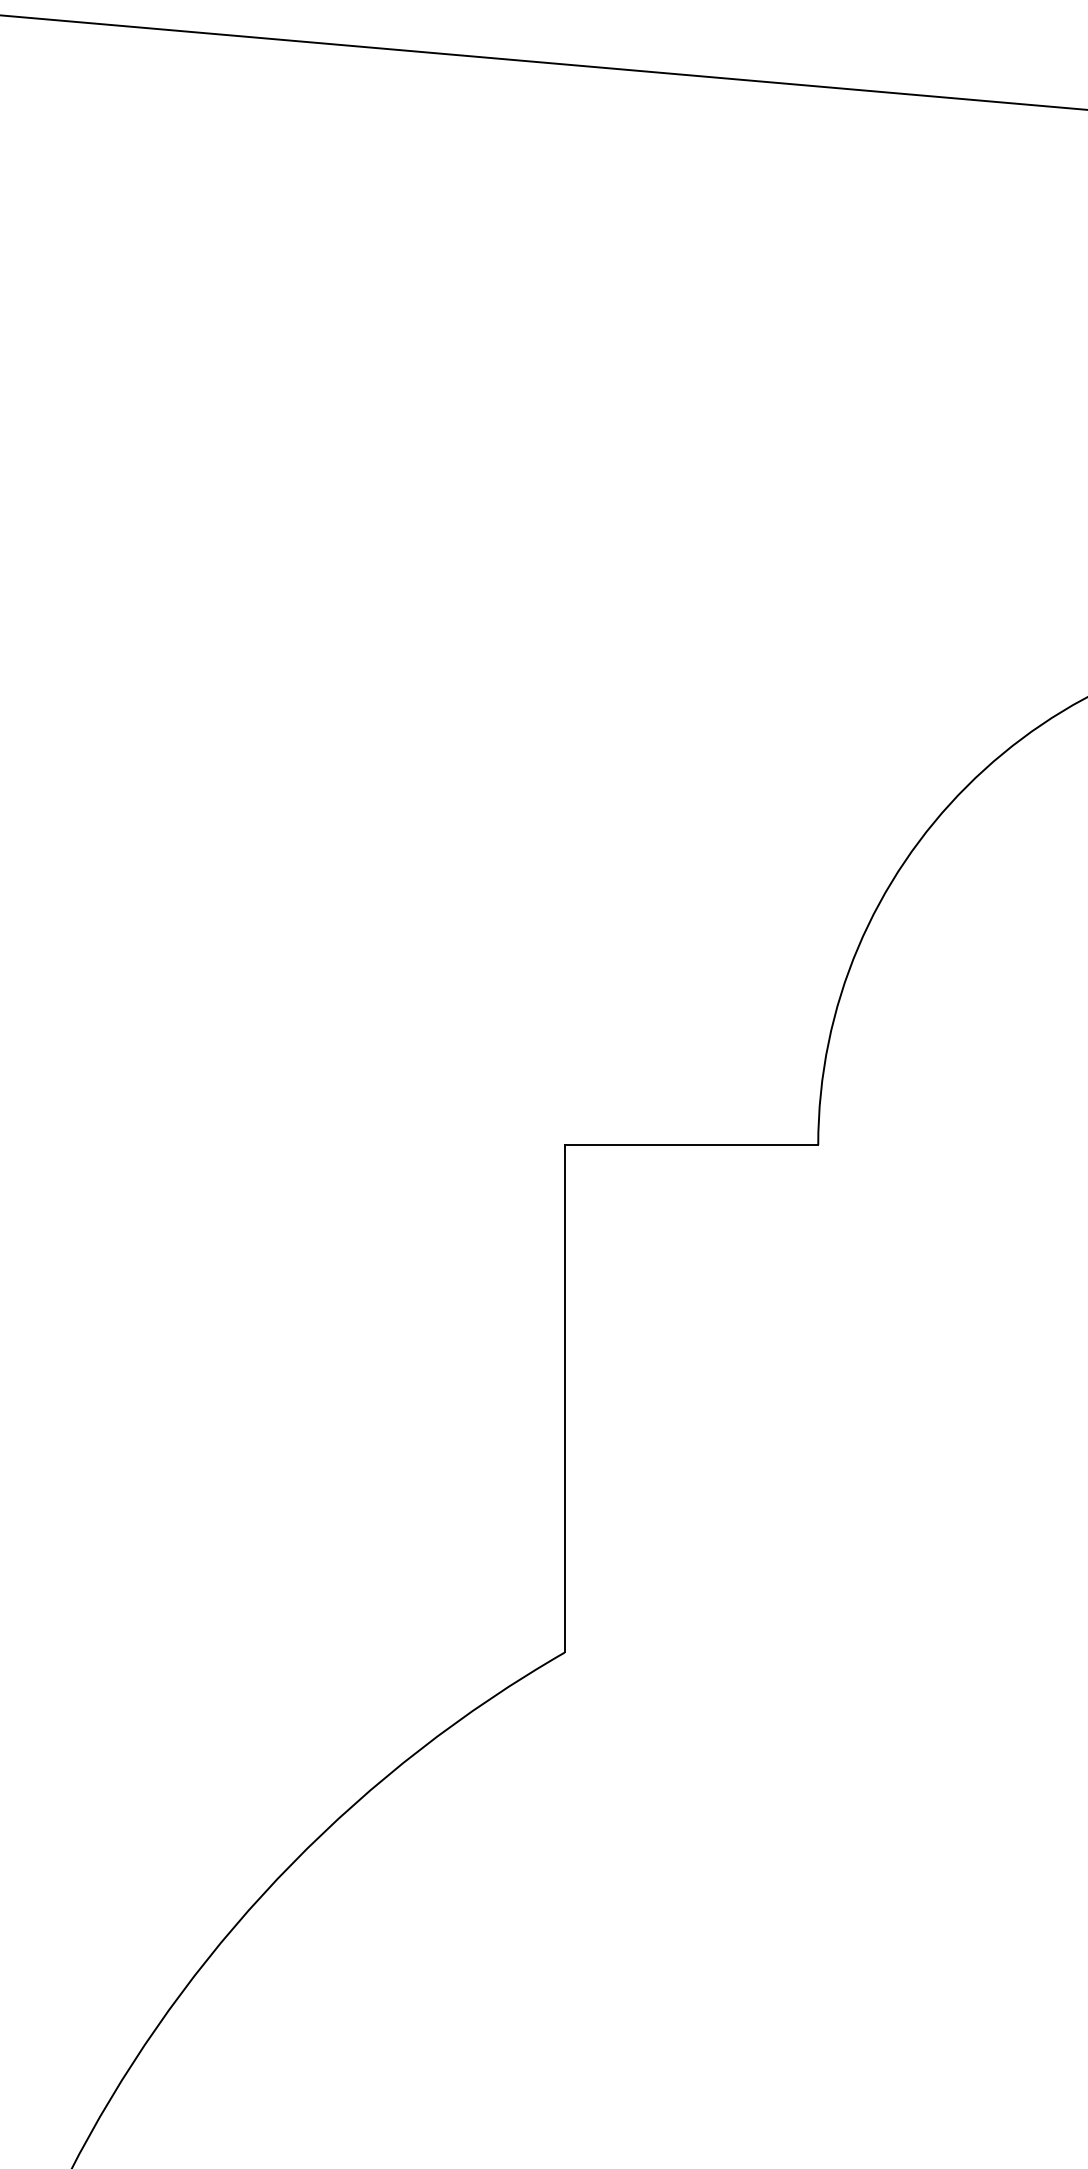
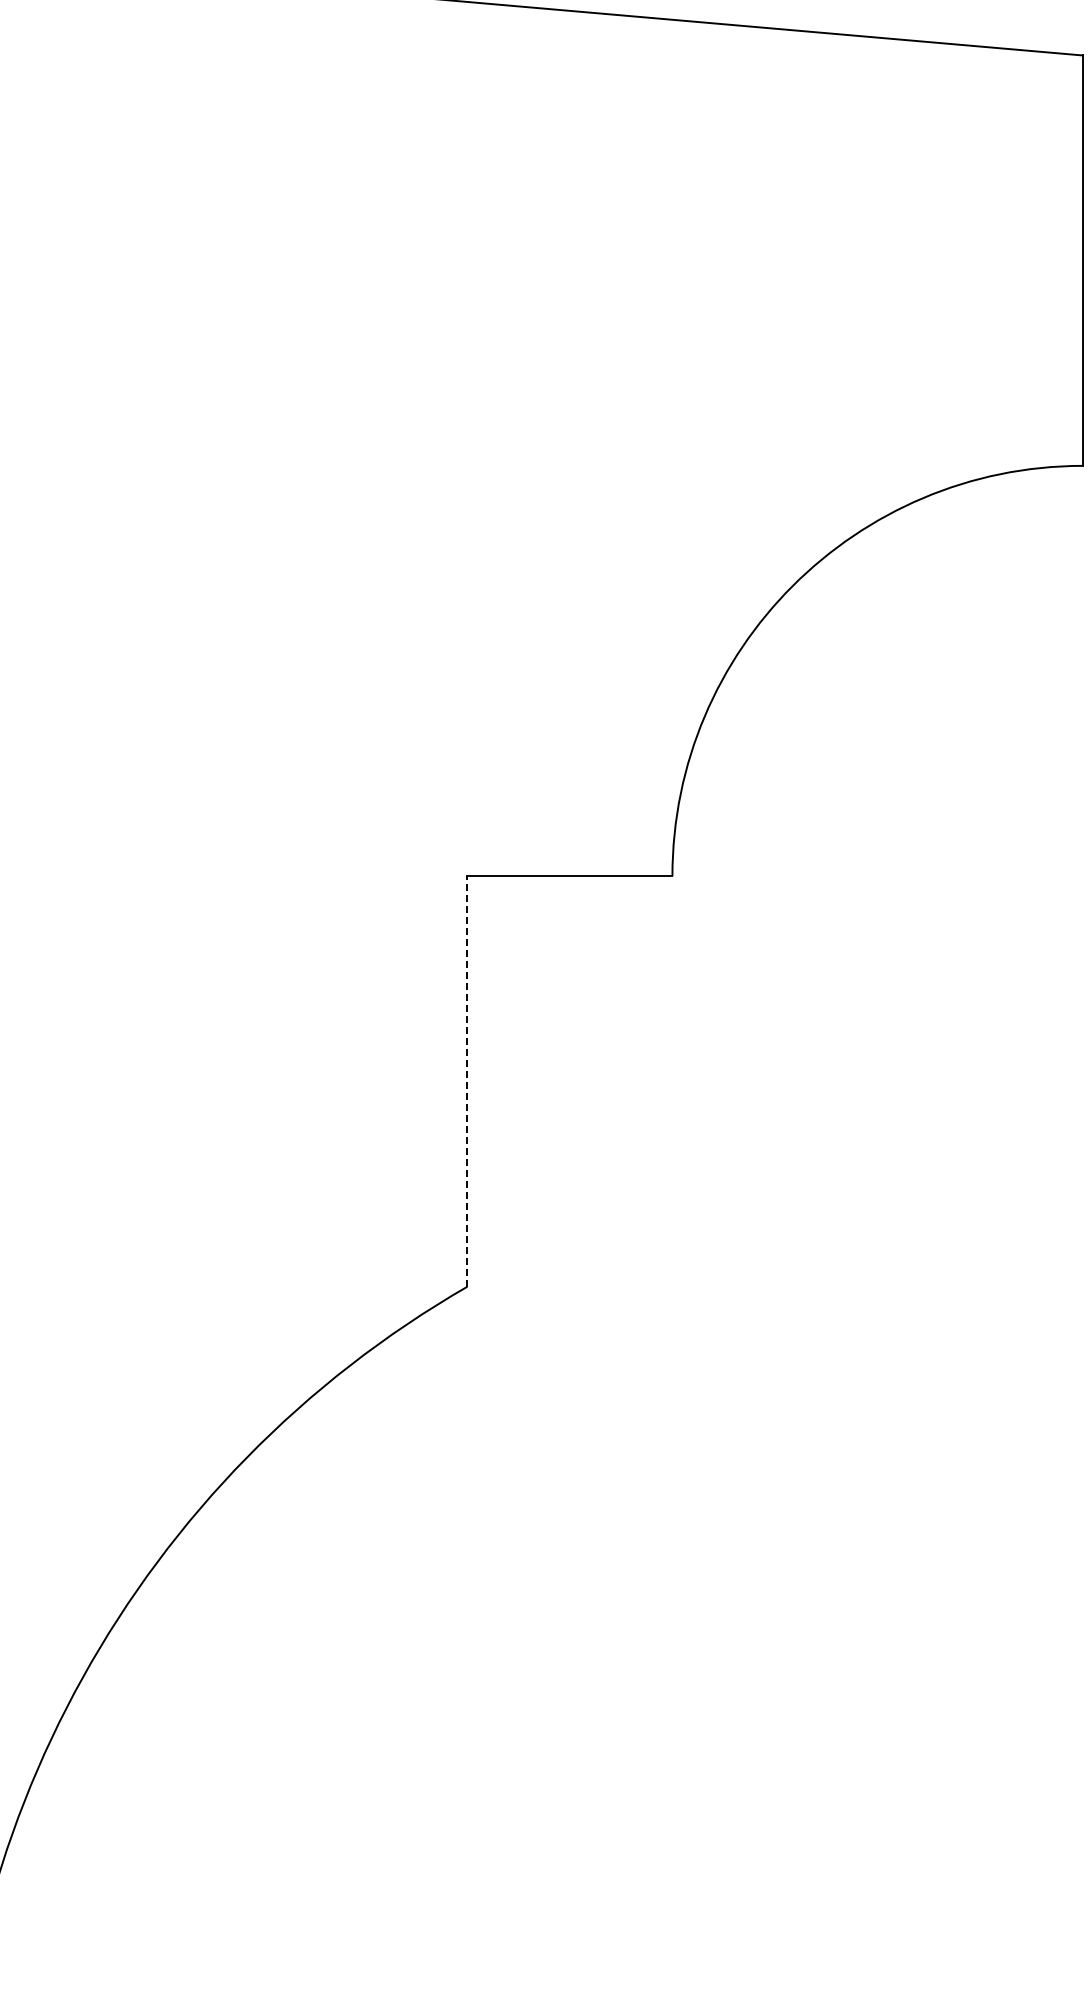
line: (564, 1397) -> (467, 1080), solid -> dashed

